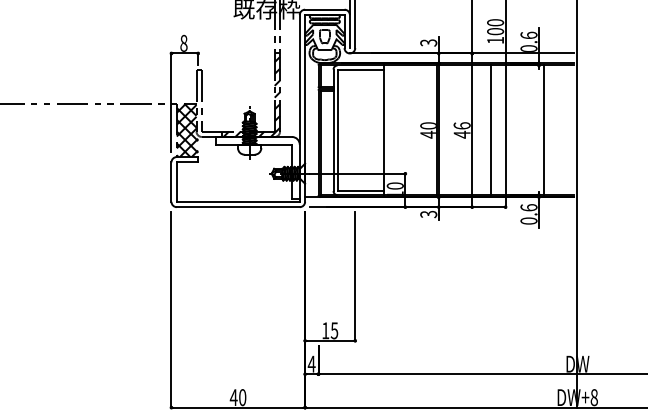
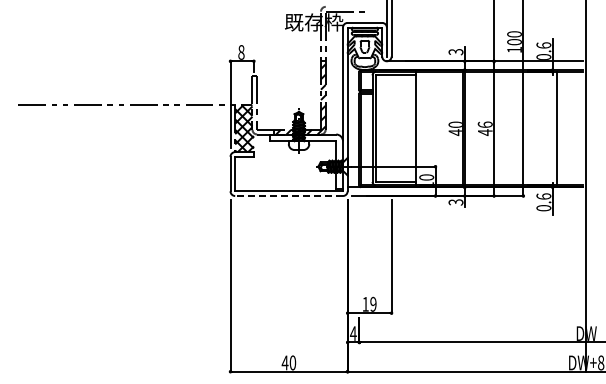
line: (490, 130) -> (510, 128), removed
line: (238, 207) -> (289, 196), solid -> dashed
text: (334, 329) -> (373, 303), 15 -> 19

